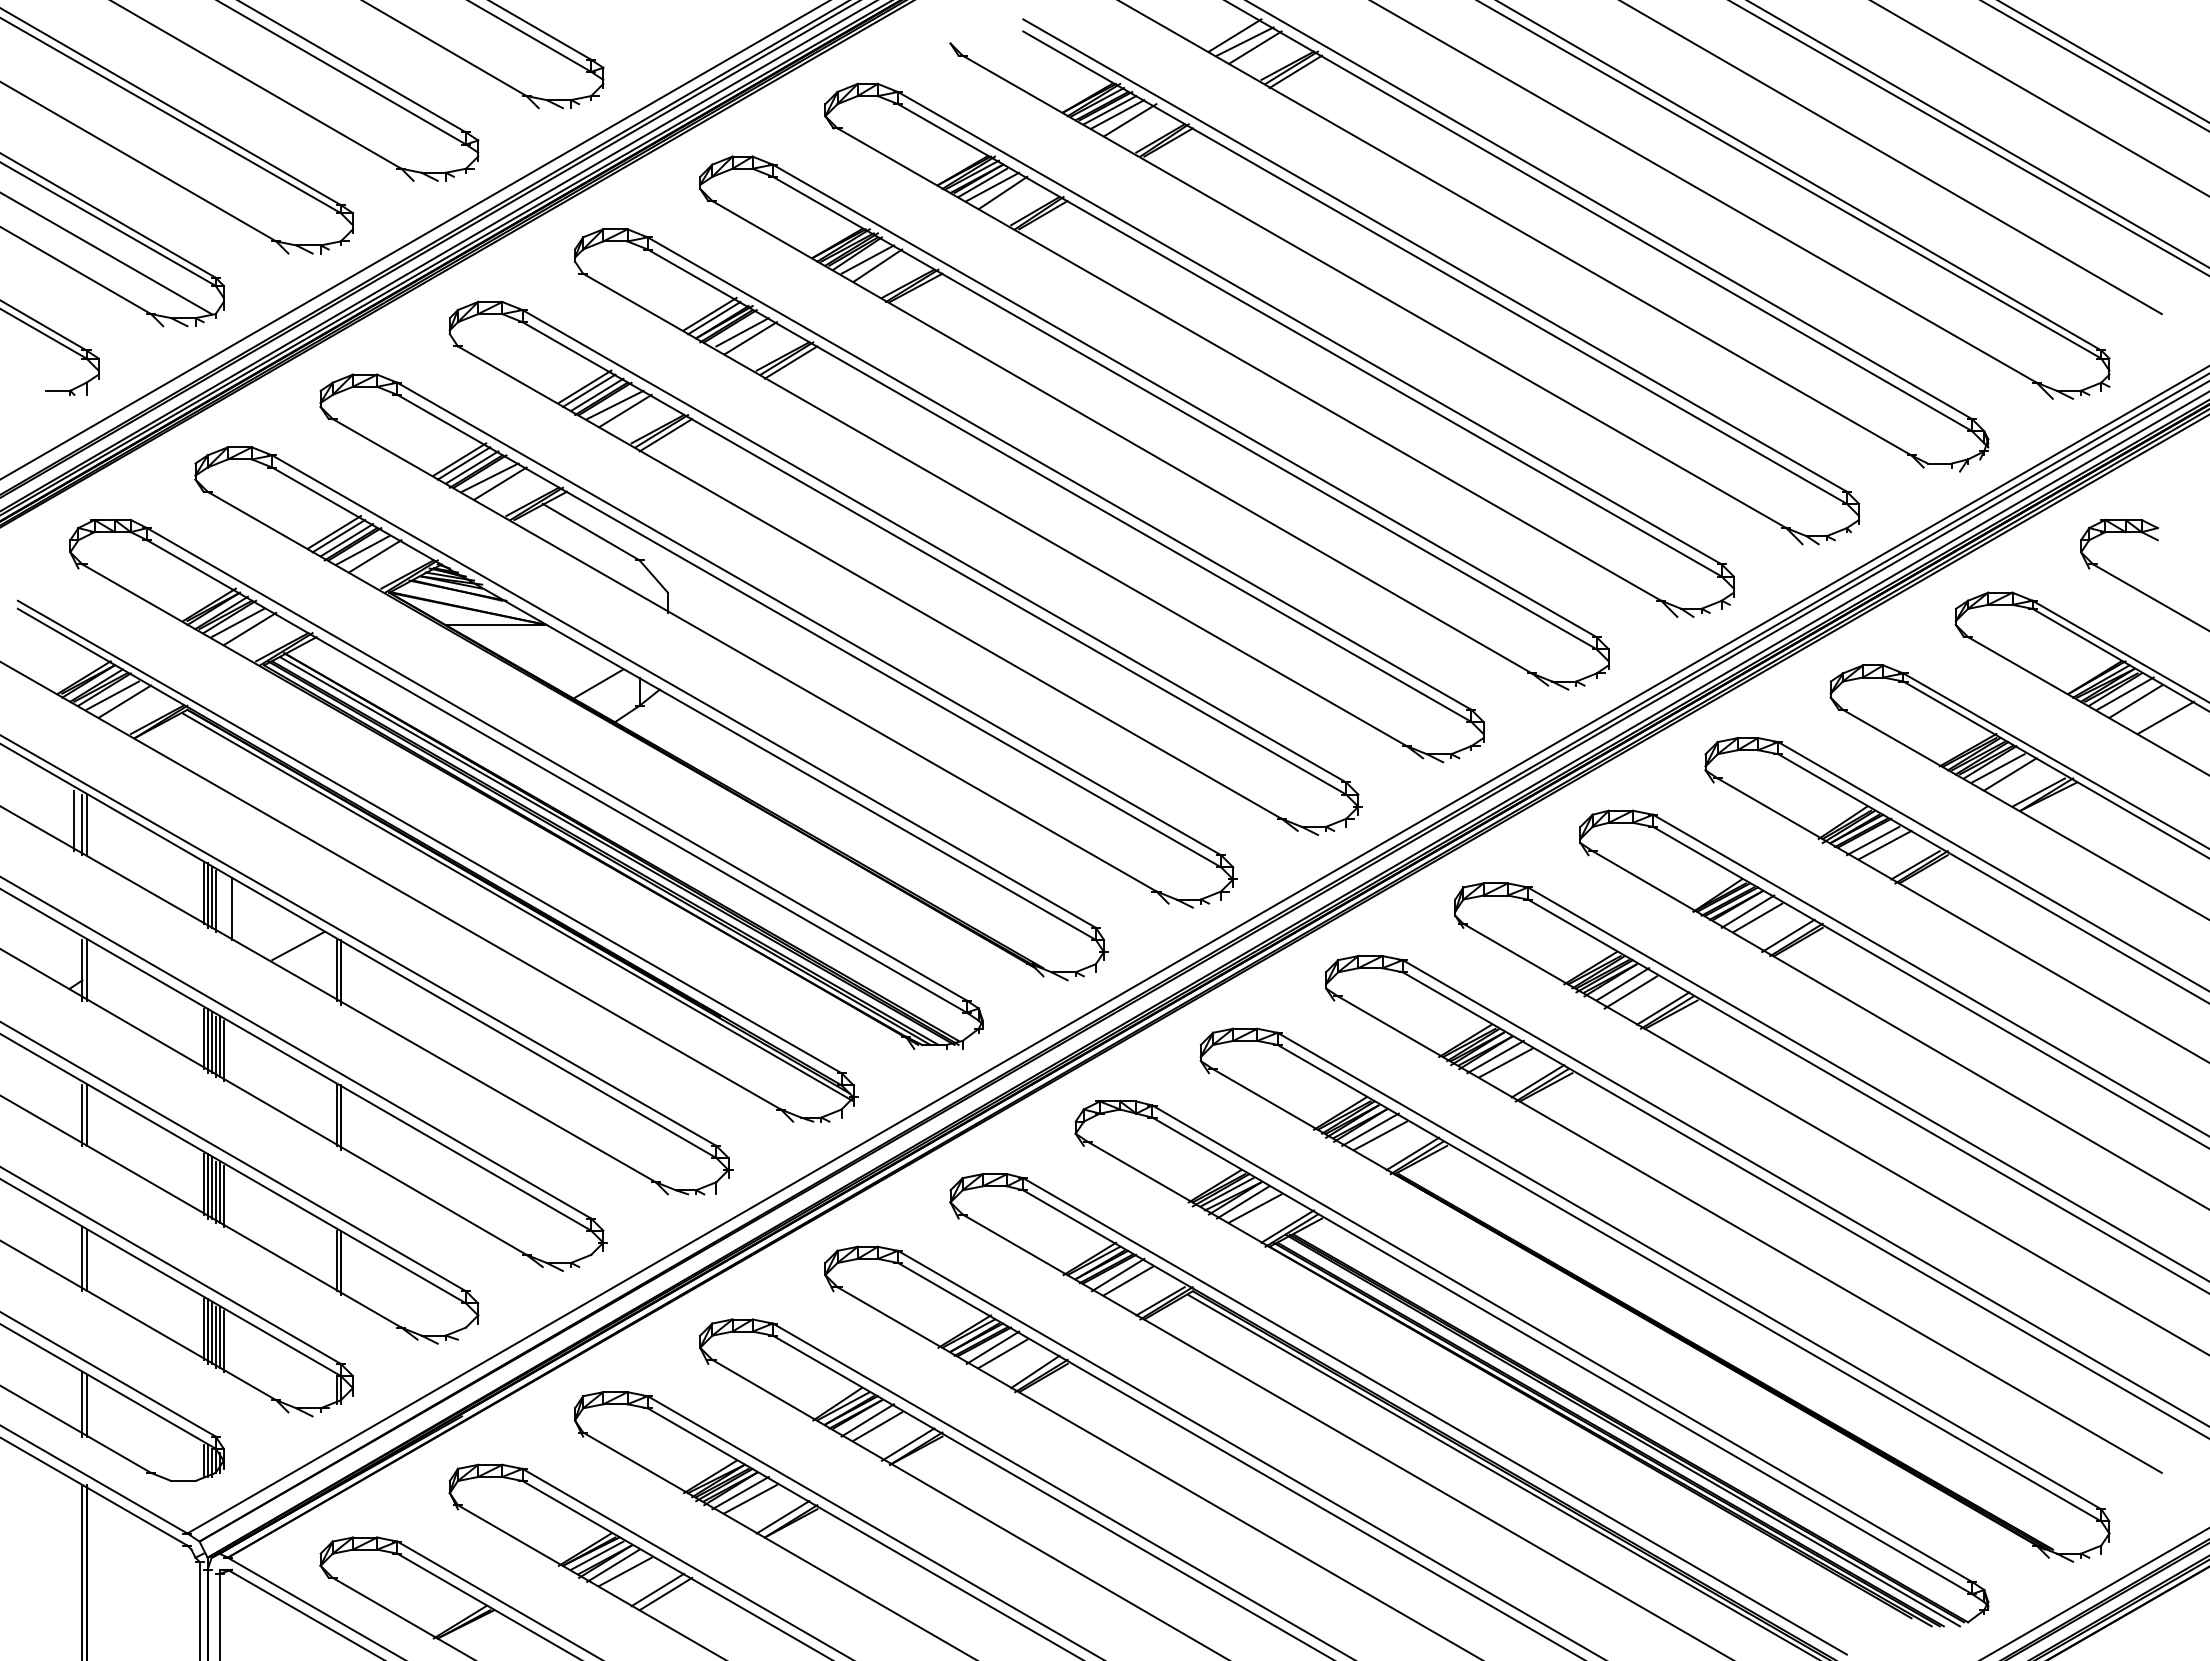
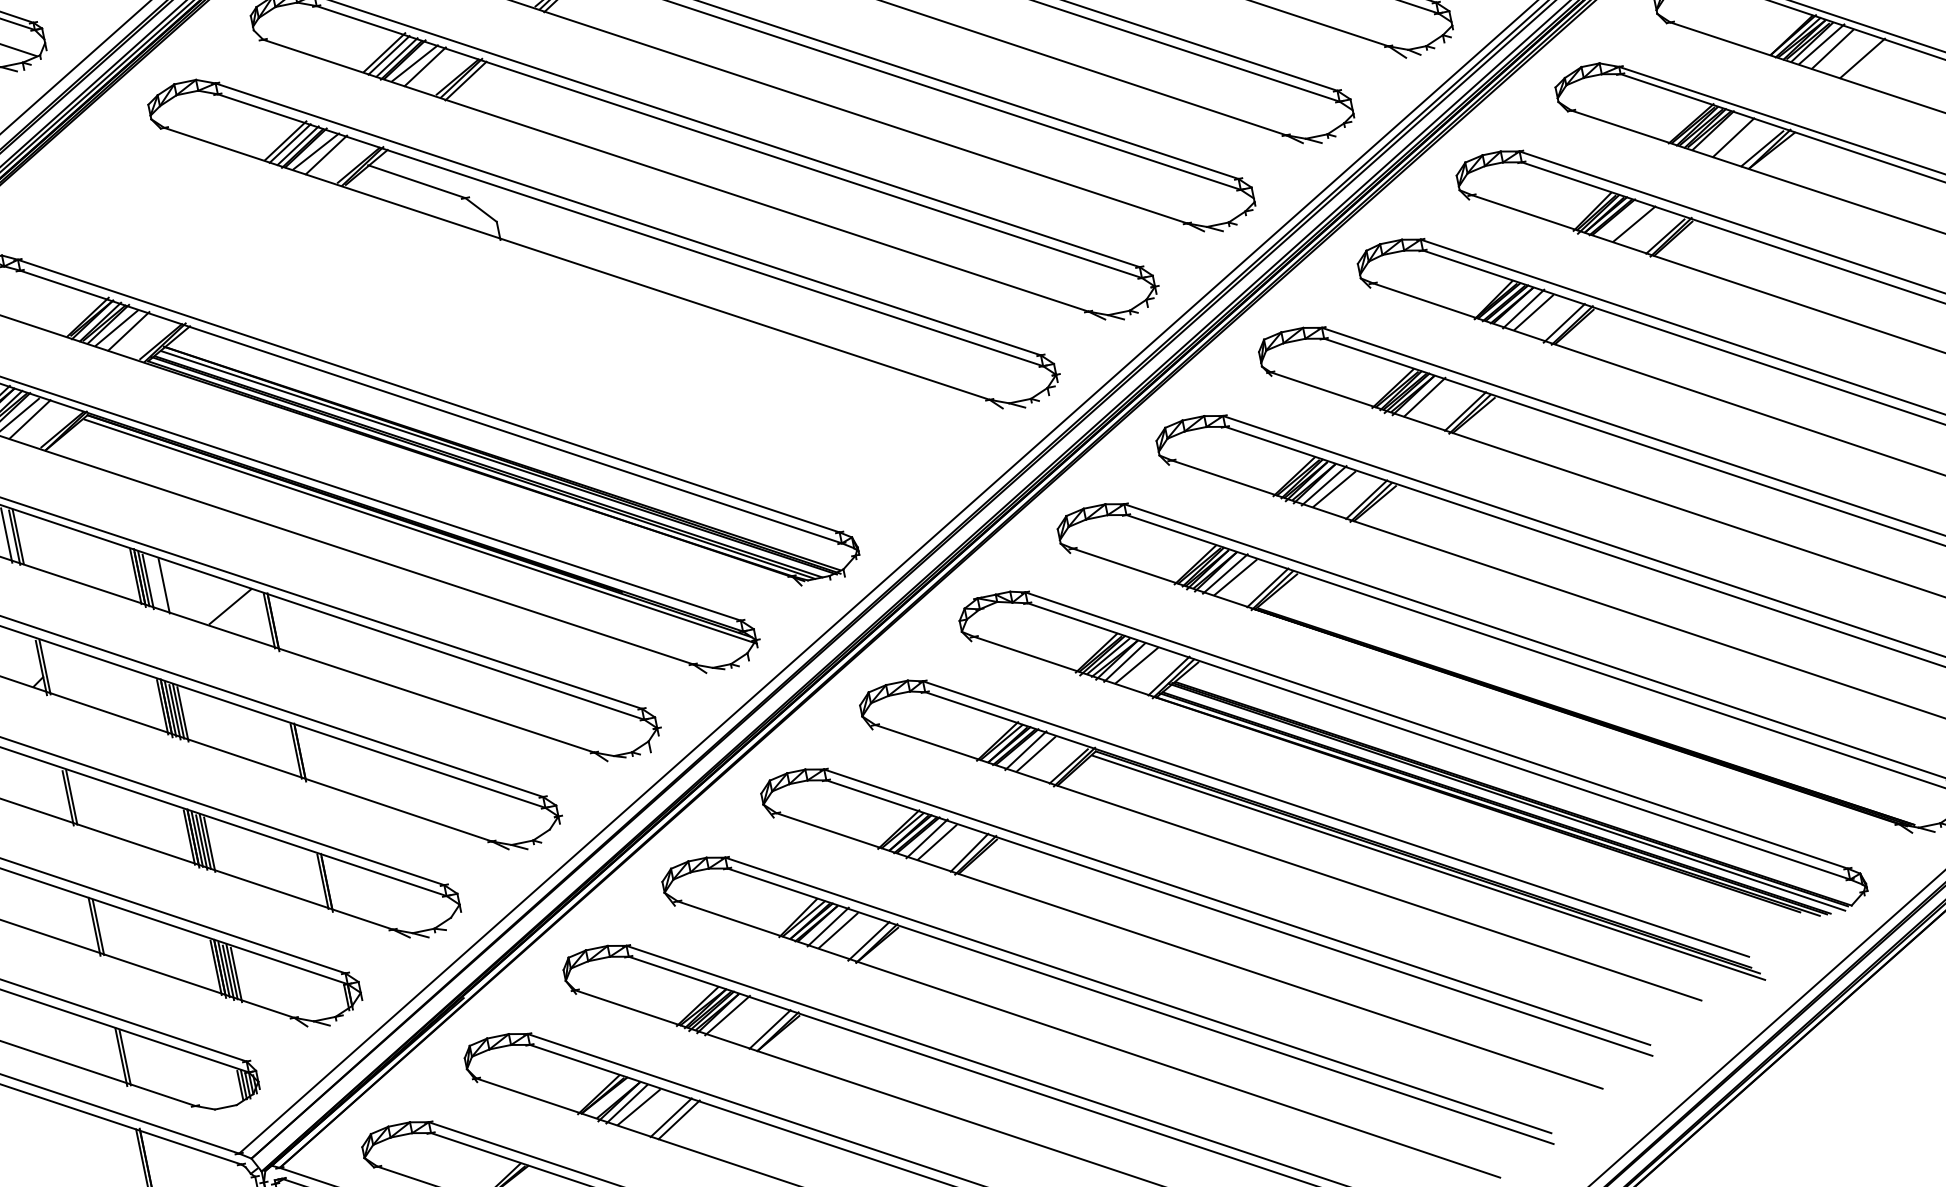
part: (651, 713) -> (504, 333), removed
line: (1998, 768) -> (1721, 134), removed
line: (1872, 840) -> (1622, 222), removed
line: (1630, 992) -> (1433, 403), removed
line: (750, 1499) -> (737, 1019), removed
line: (597, 1555) -> (610, 1097), removed

